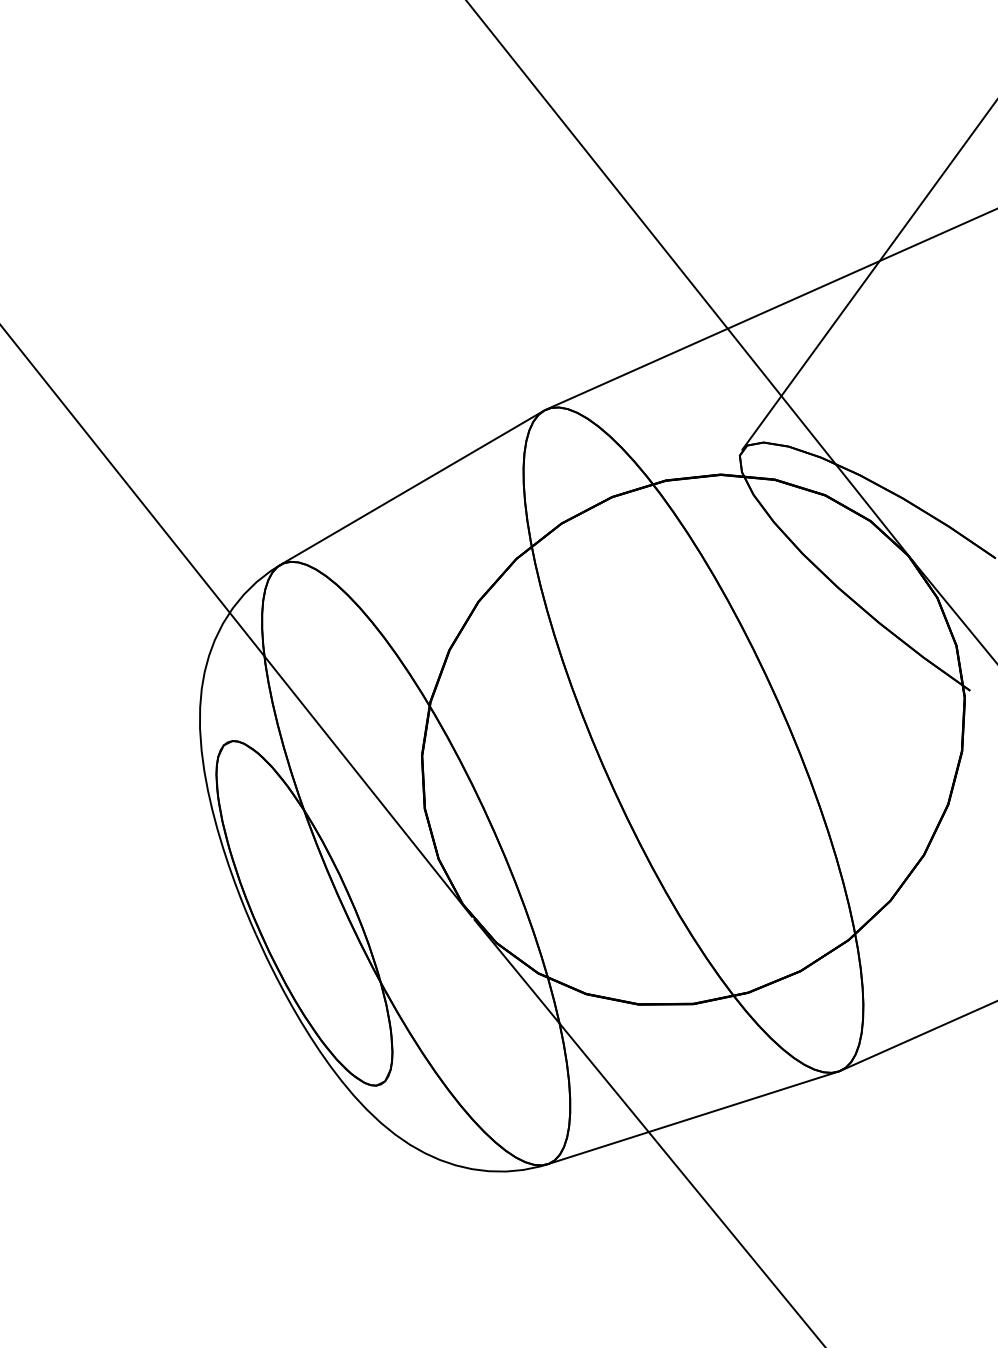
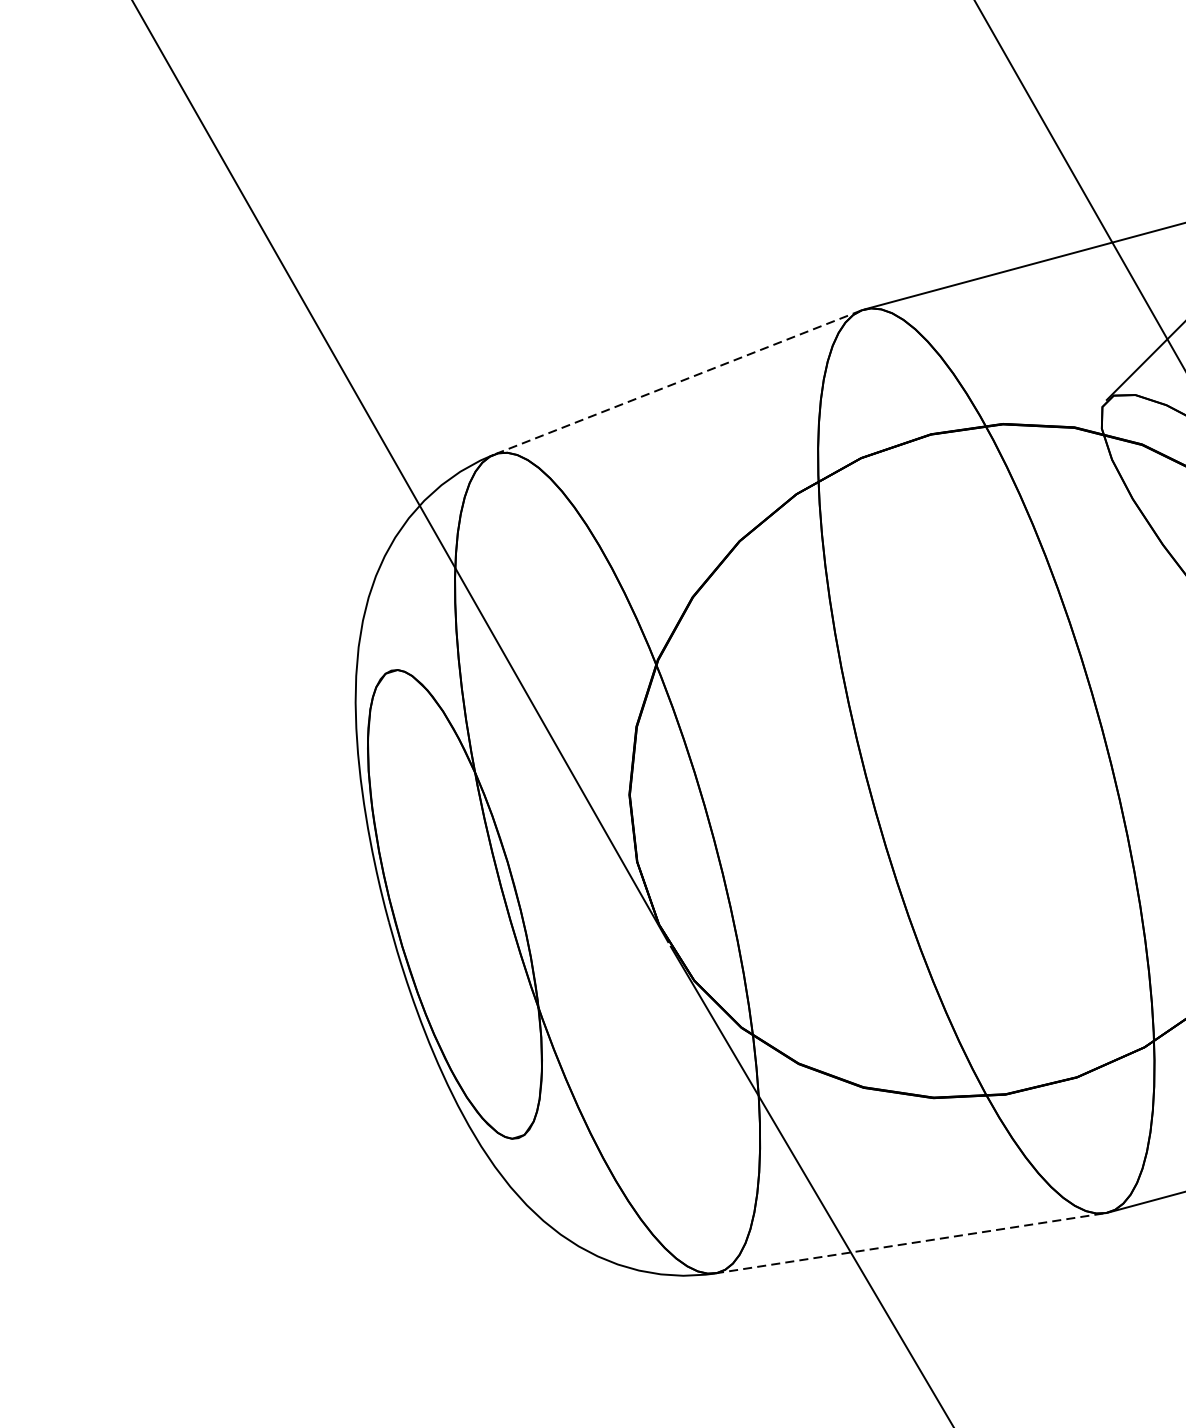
line: (412, 487) -> (678, 382), solid -> dashed
line: (692, 1118) -> (909, 1243), solid -> dashed

